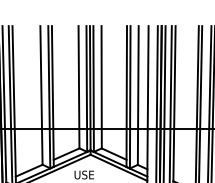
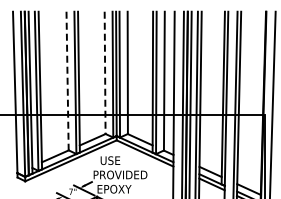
line: (79, 87) -> (105, 73), solid -> dashed
line: (41, 95) -> (67, 81), solid -> dashed

